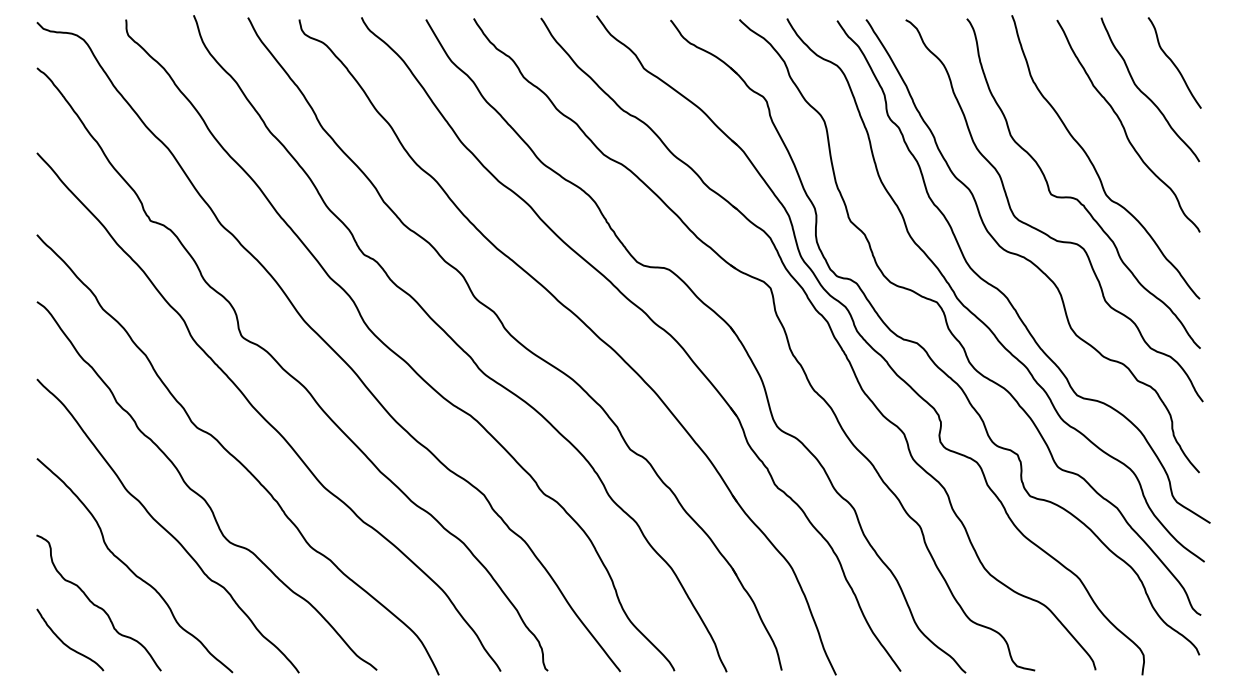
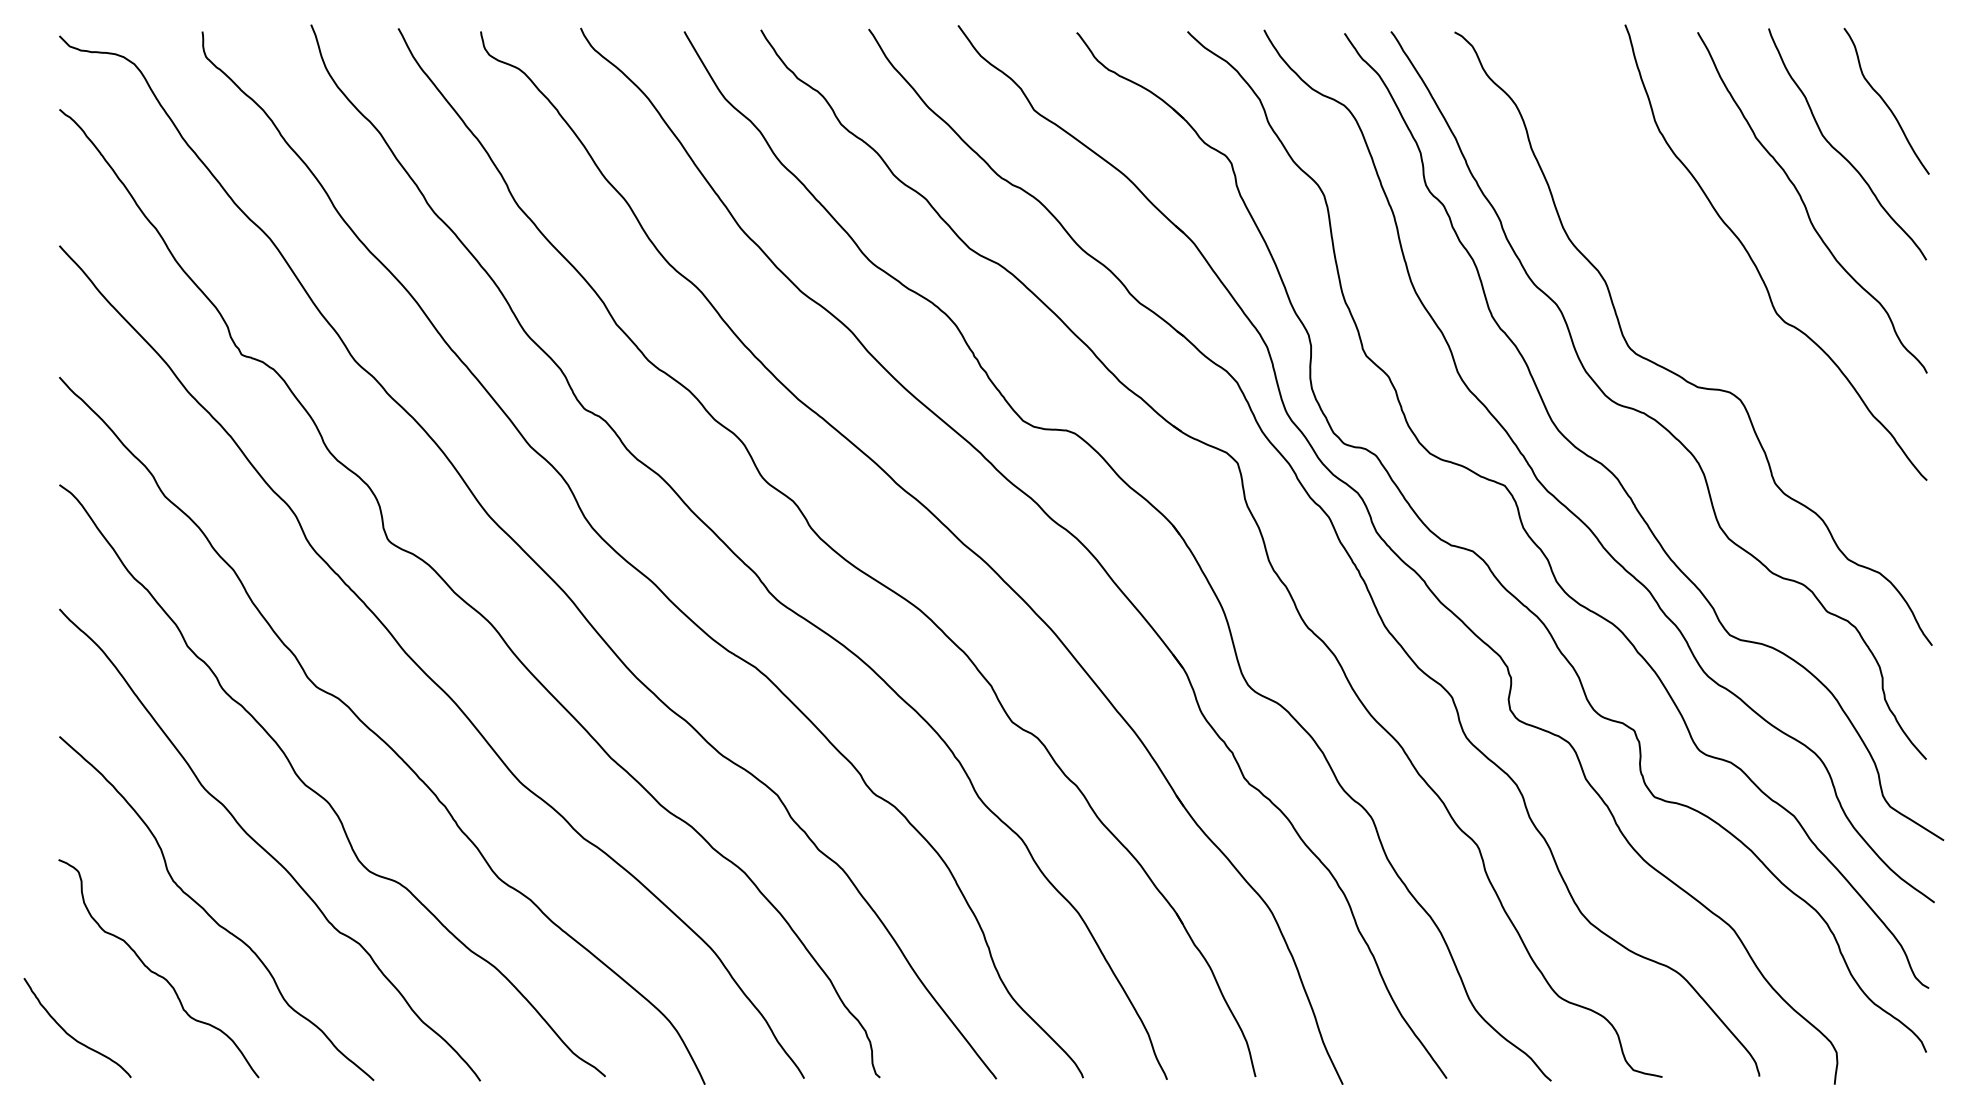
curve: (1077, 198) -> (1730, 318), removed
curve: (68, 645) -> (74, 1036), moved

